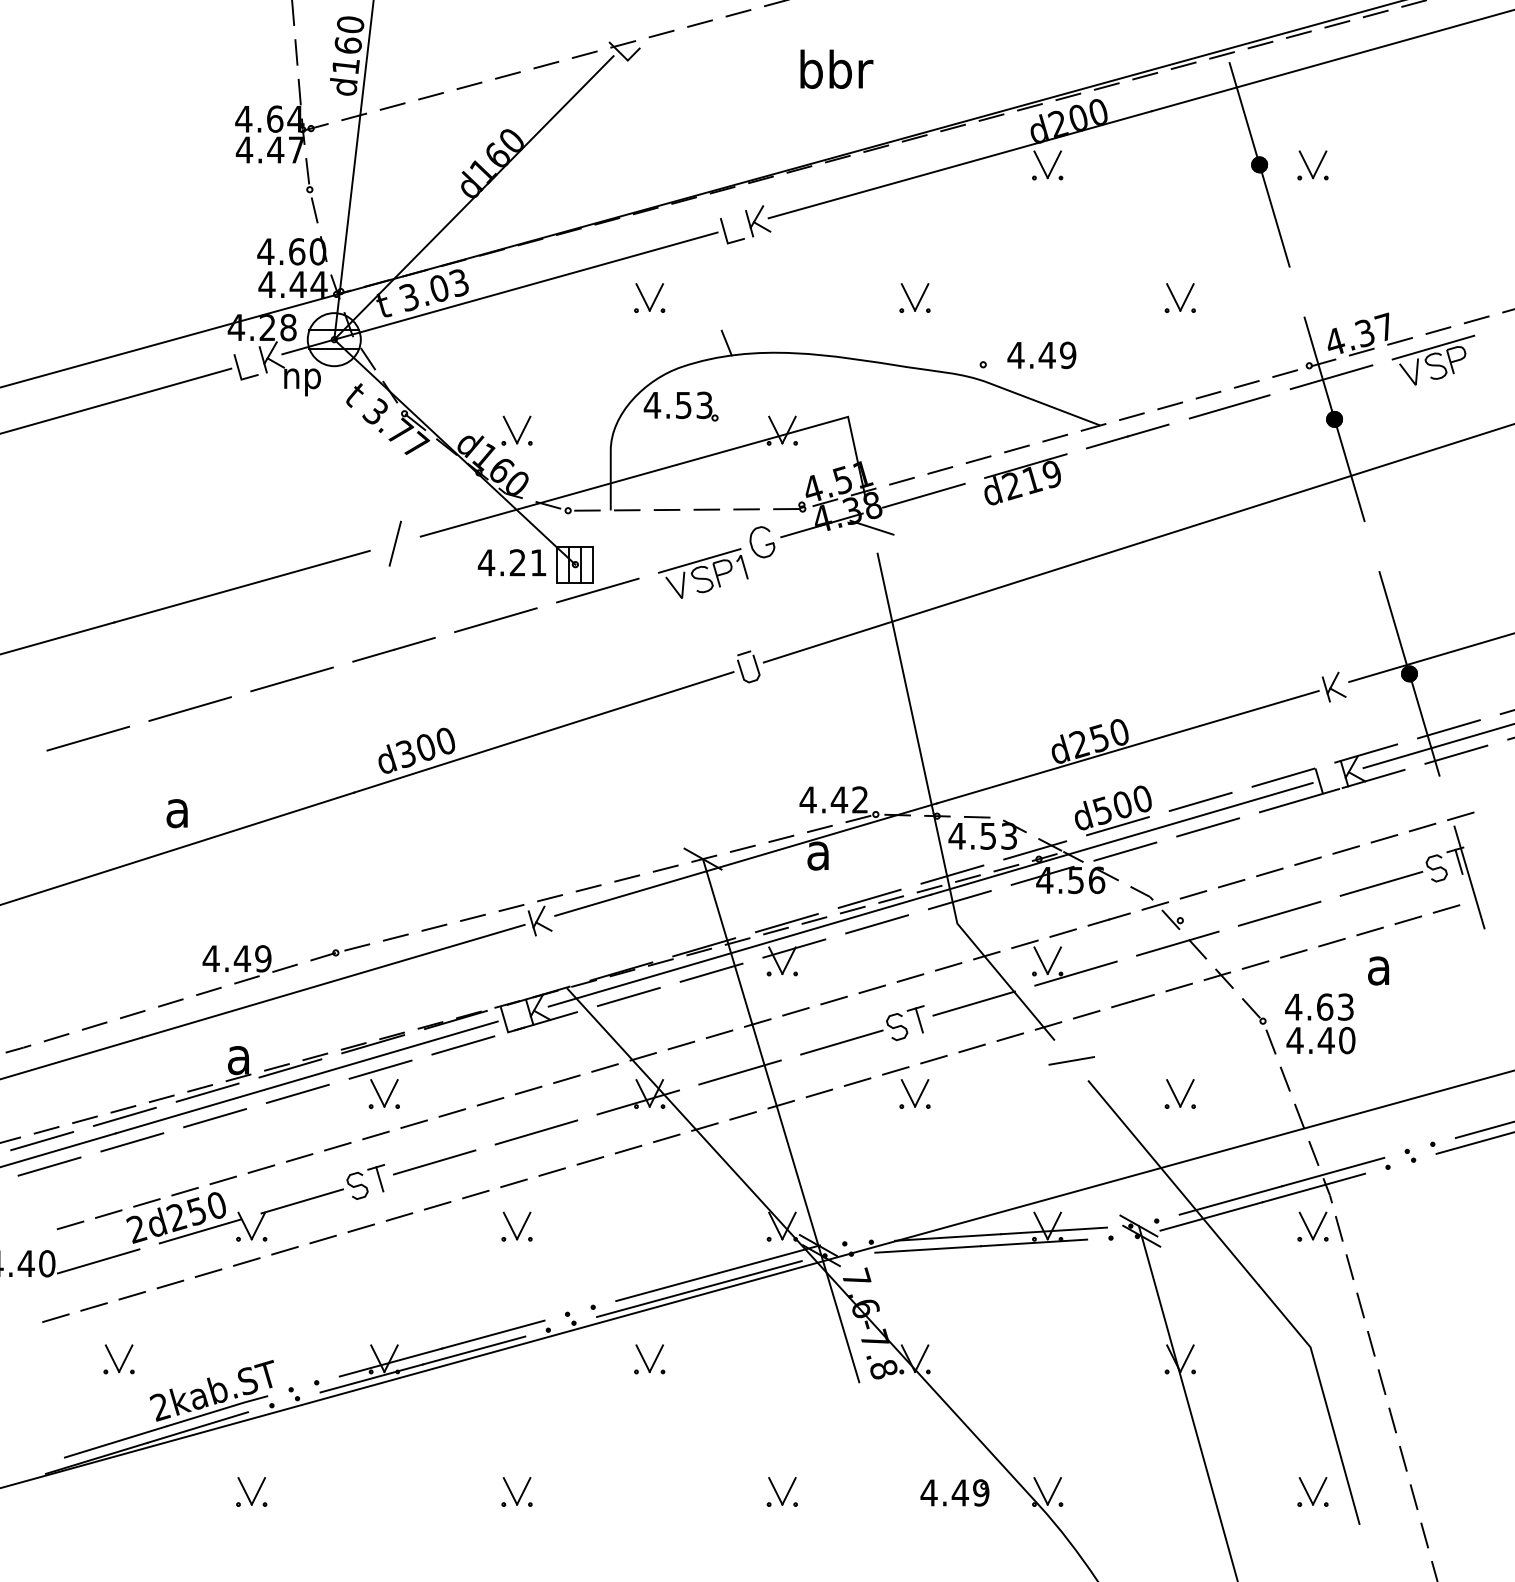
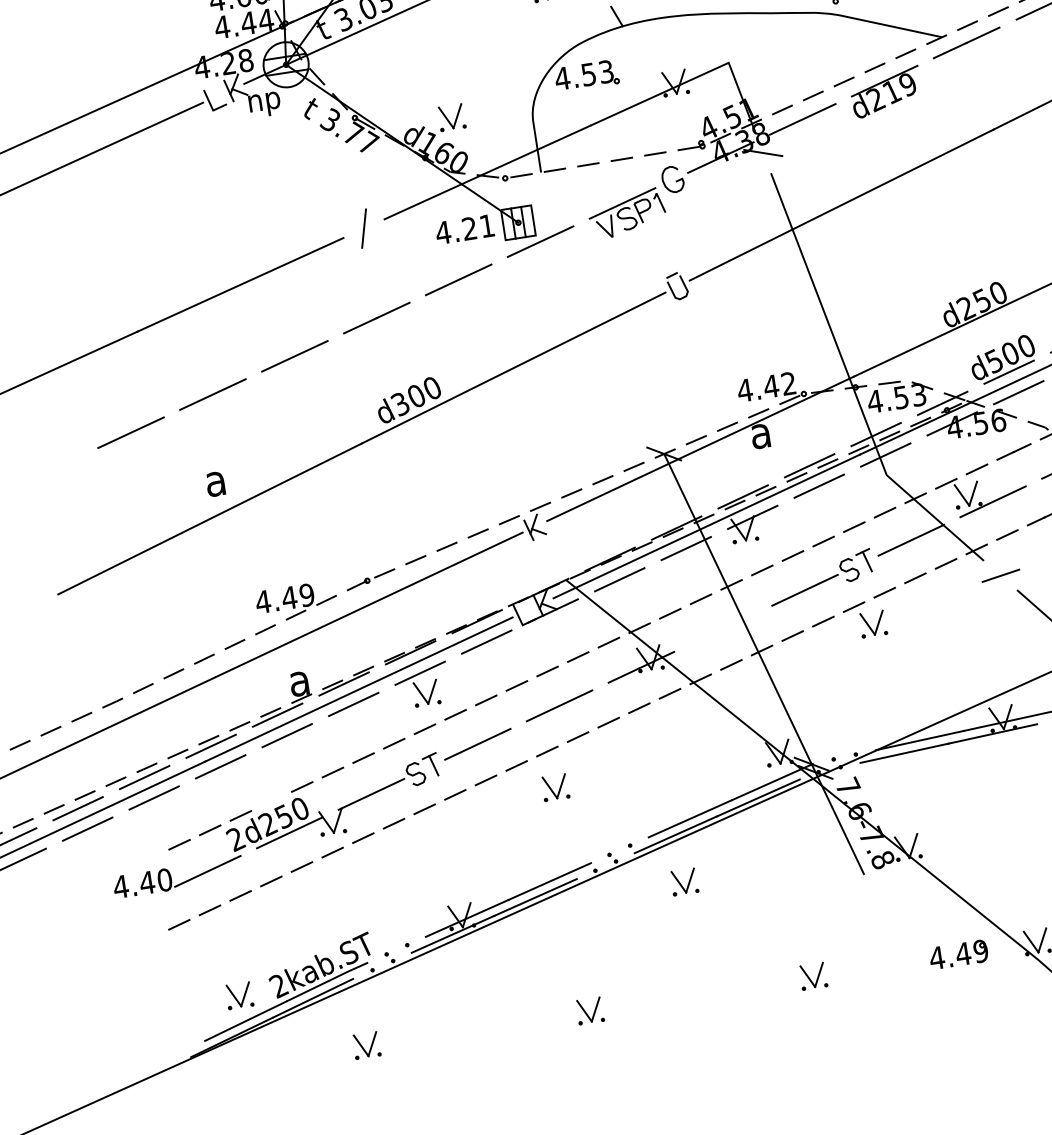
line: (739, 1072) -> (722, 628), removed
line: (184, 1191) -> (271, 801), removed
part: (118, 1359) -> (239, 995), moved

